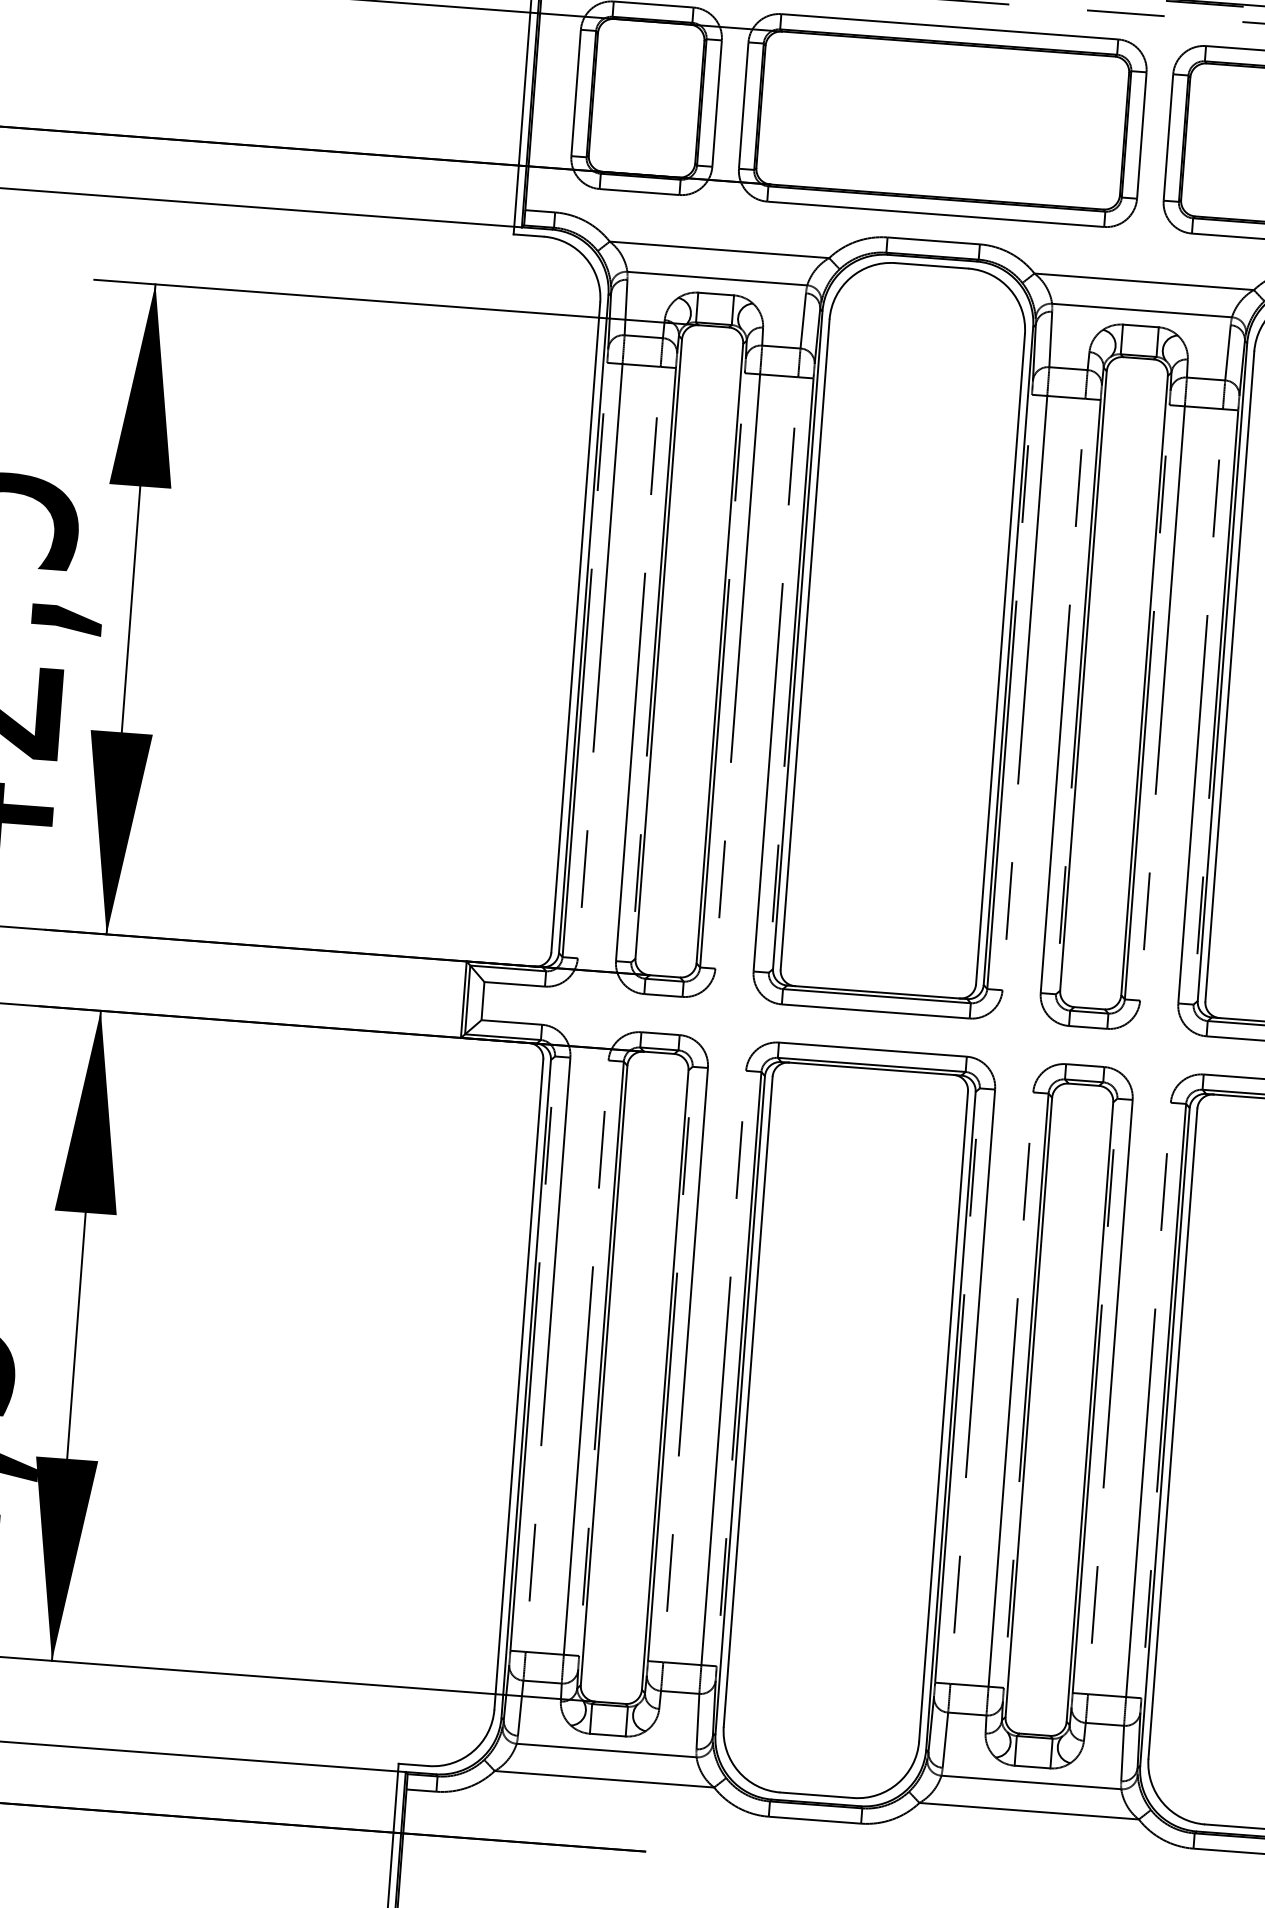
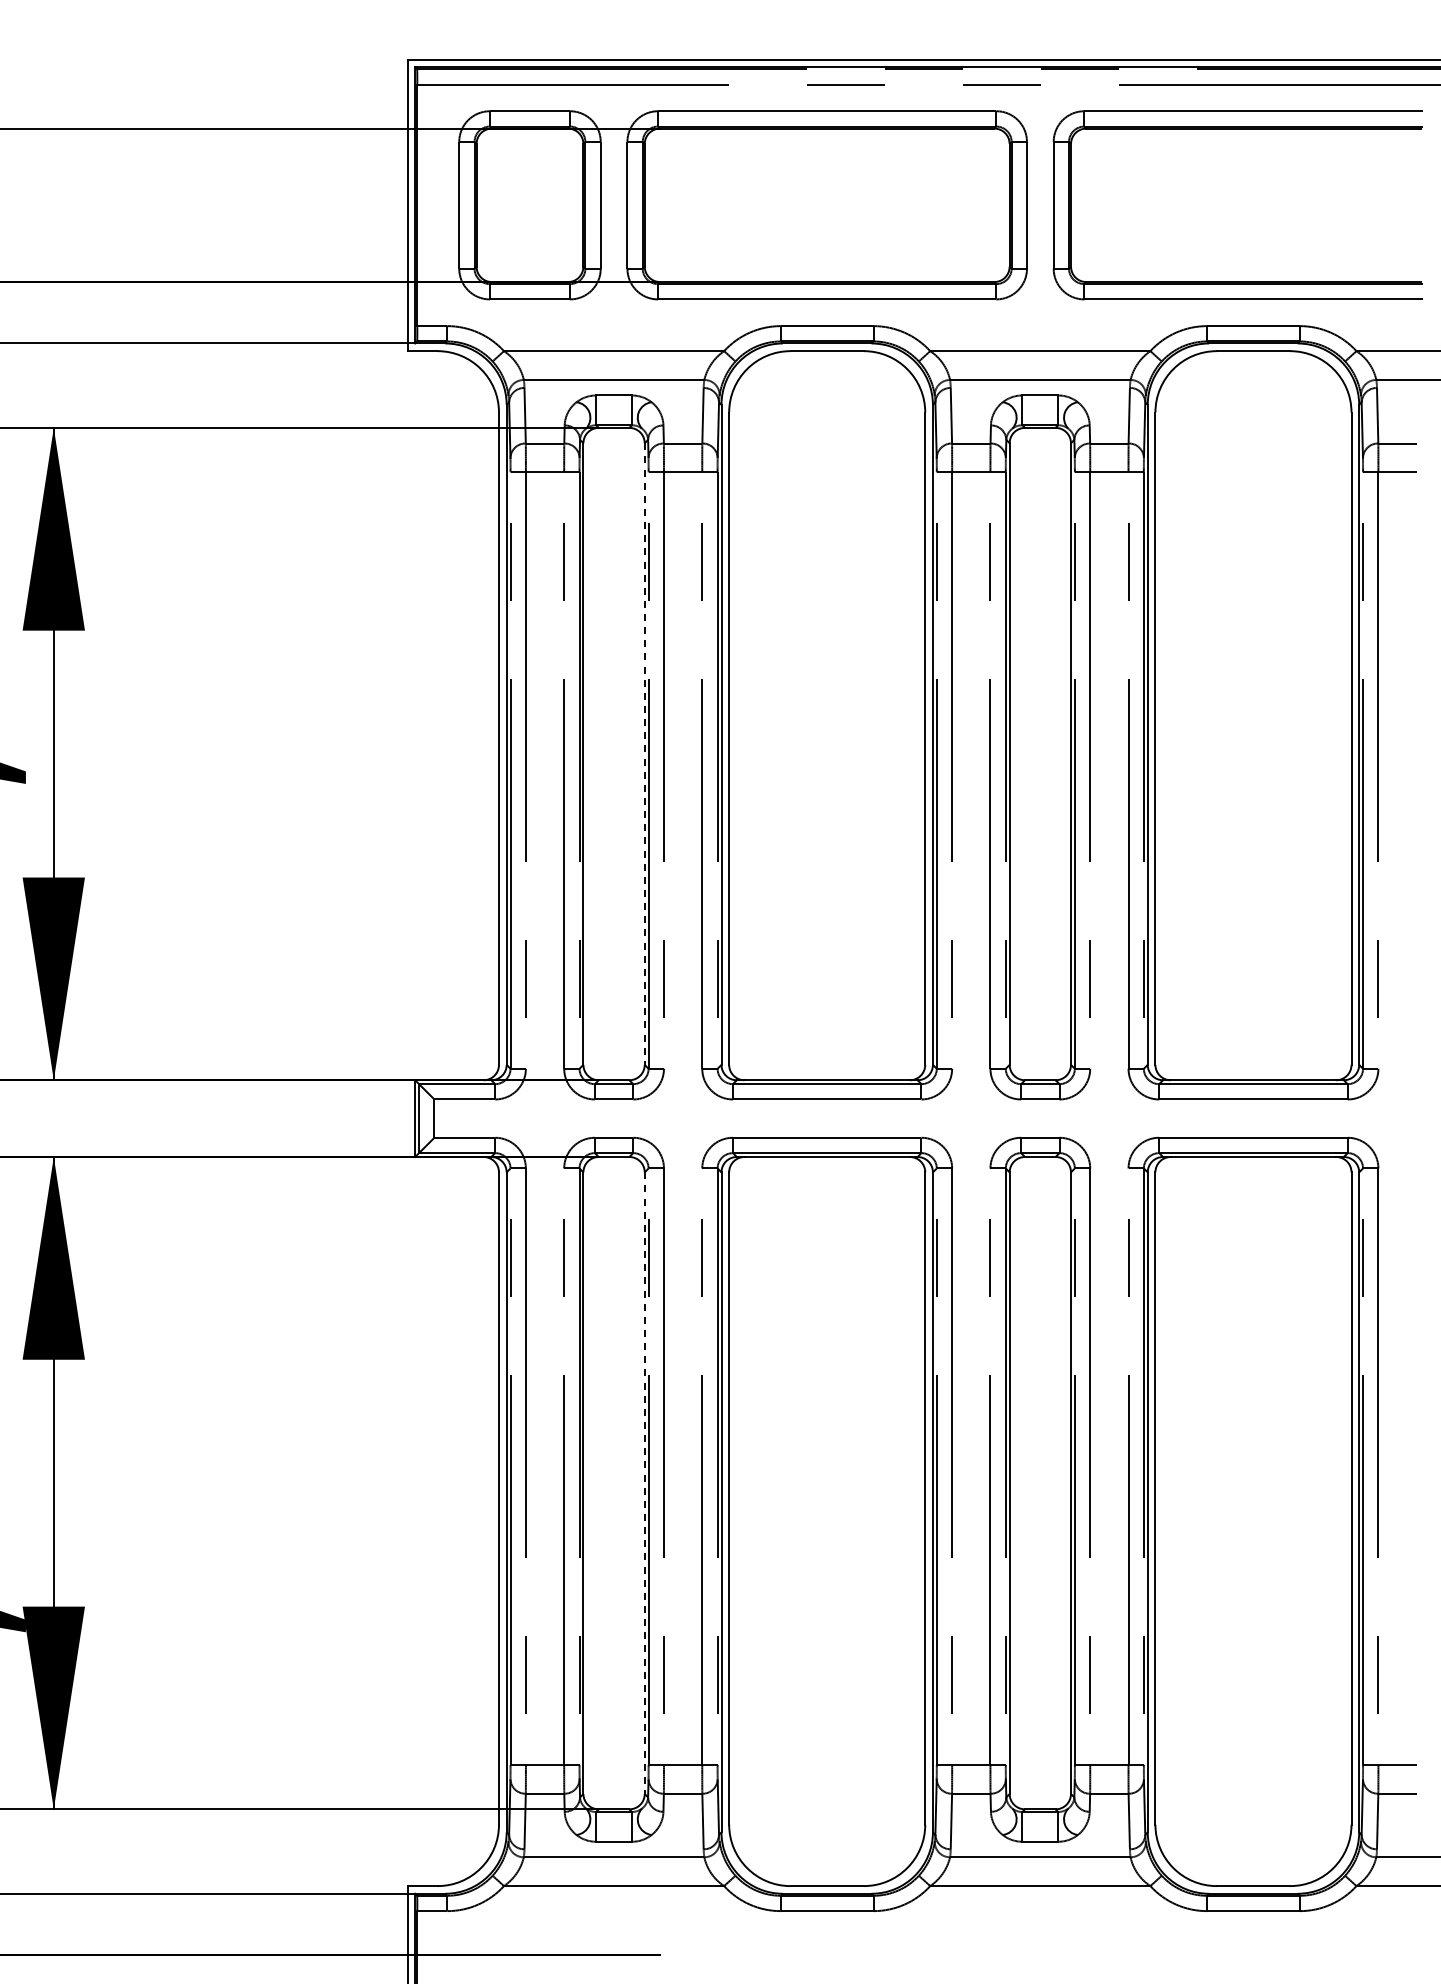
line: (719, 654) -> (644, 754), solid -> dashed
line: (664, 1380) -> (644, 1483), solid -> dashed

